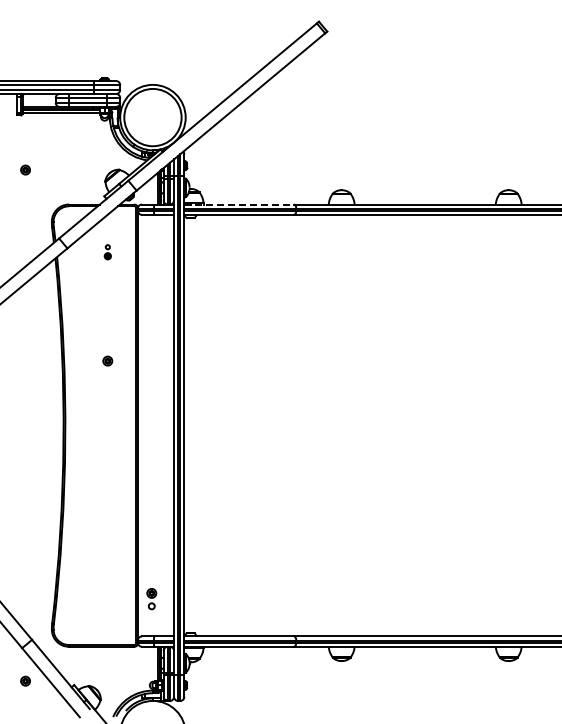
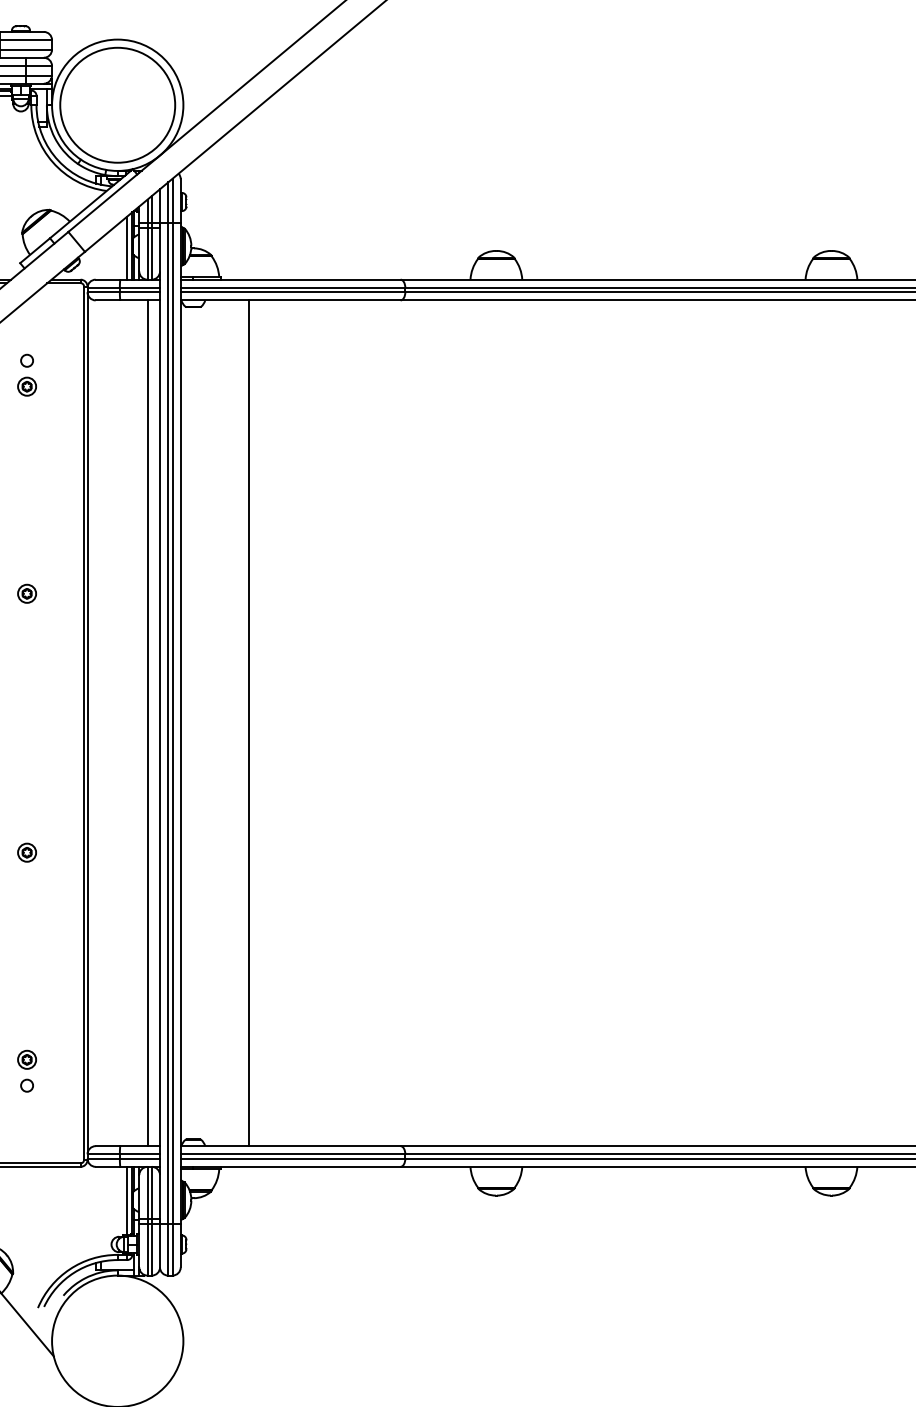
line: (239, 204) -> (291, 279), dashed -> solid
part: (107, 252) -> (26, 375), size x1.43
line: (168, 425) -> (148, 722), added
line: (218, 425) -> (249, 722), added
part: (107, 489) -> (26, 851), added
part: (151, 599) -> (26, 1072), moved

